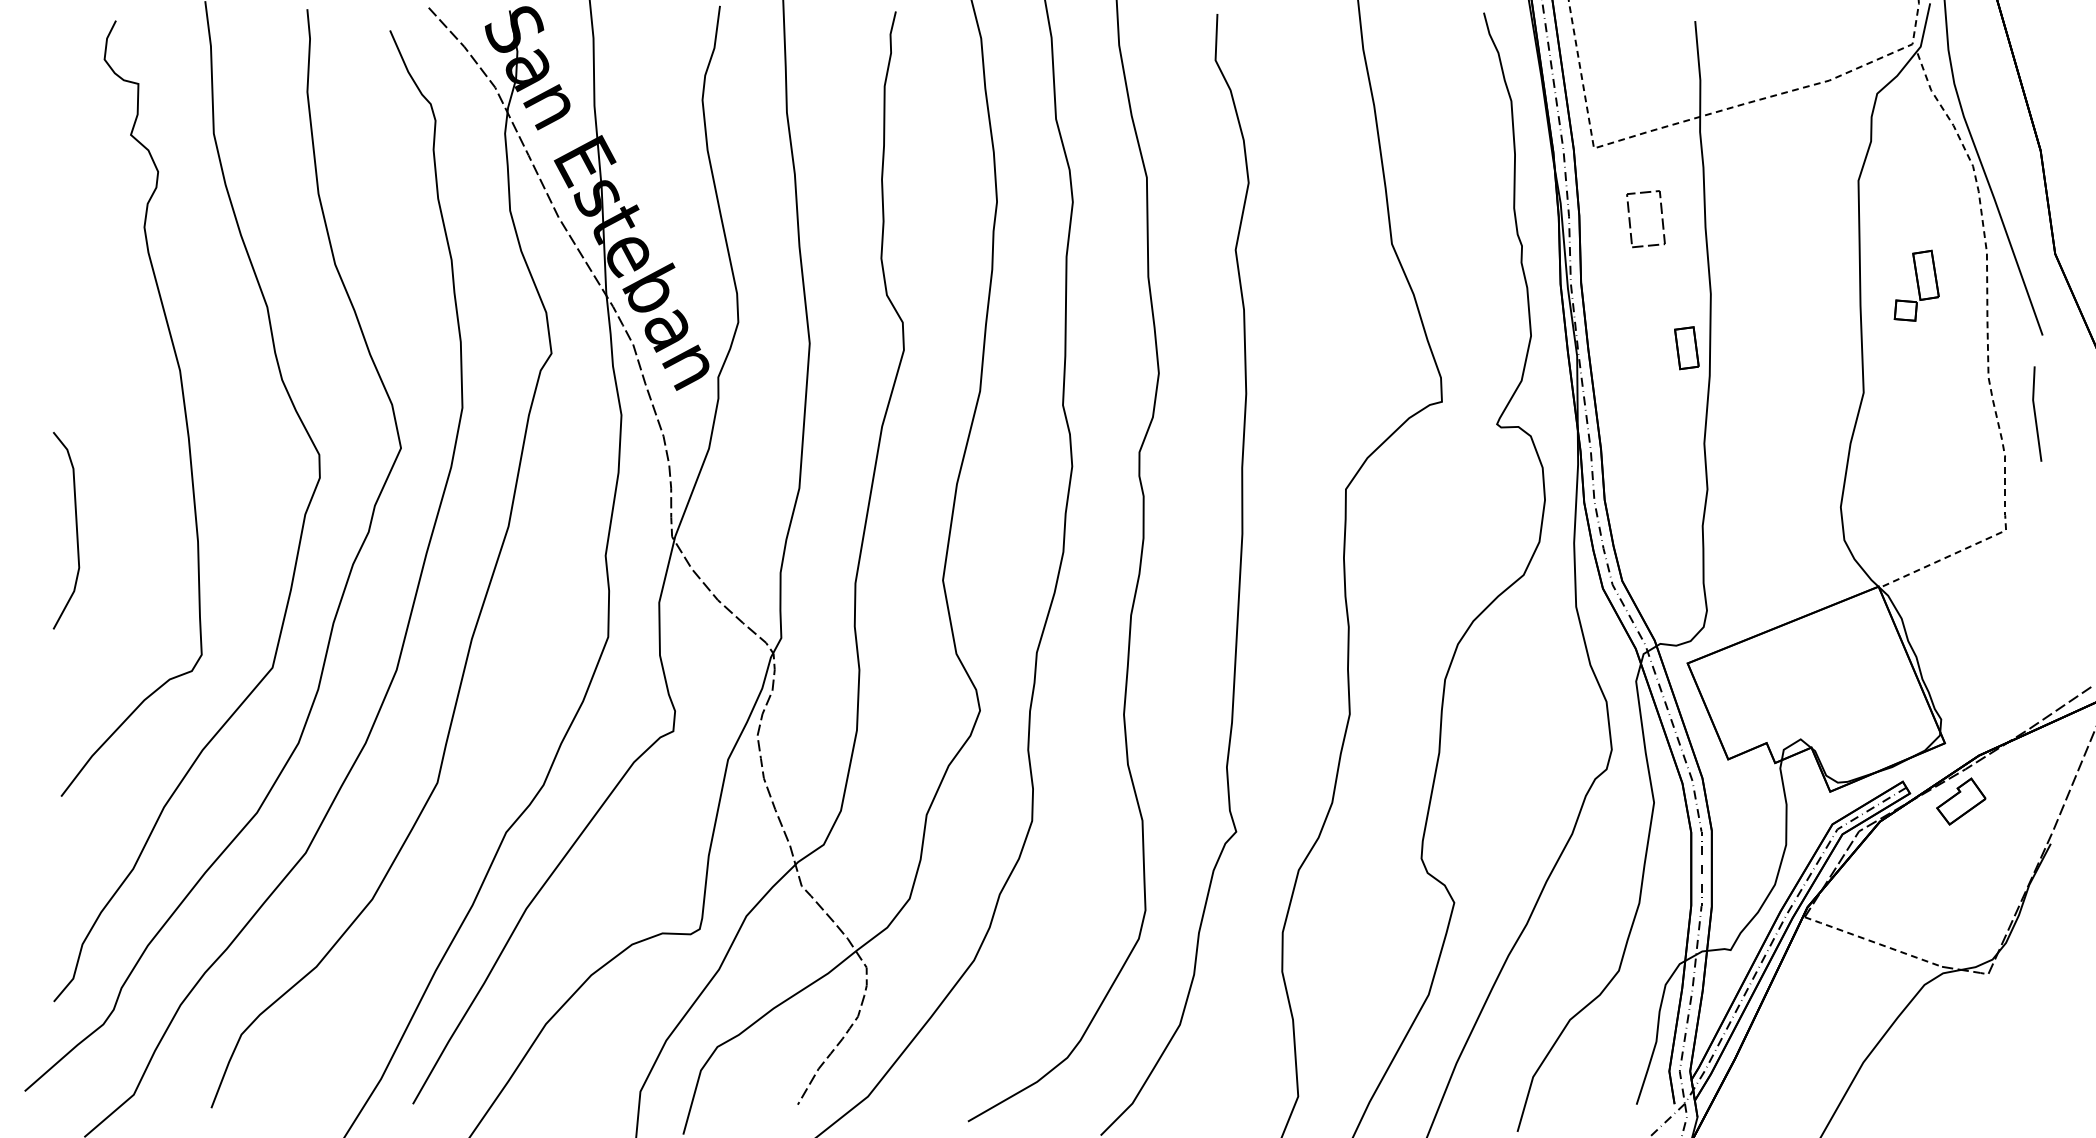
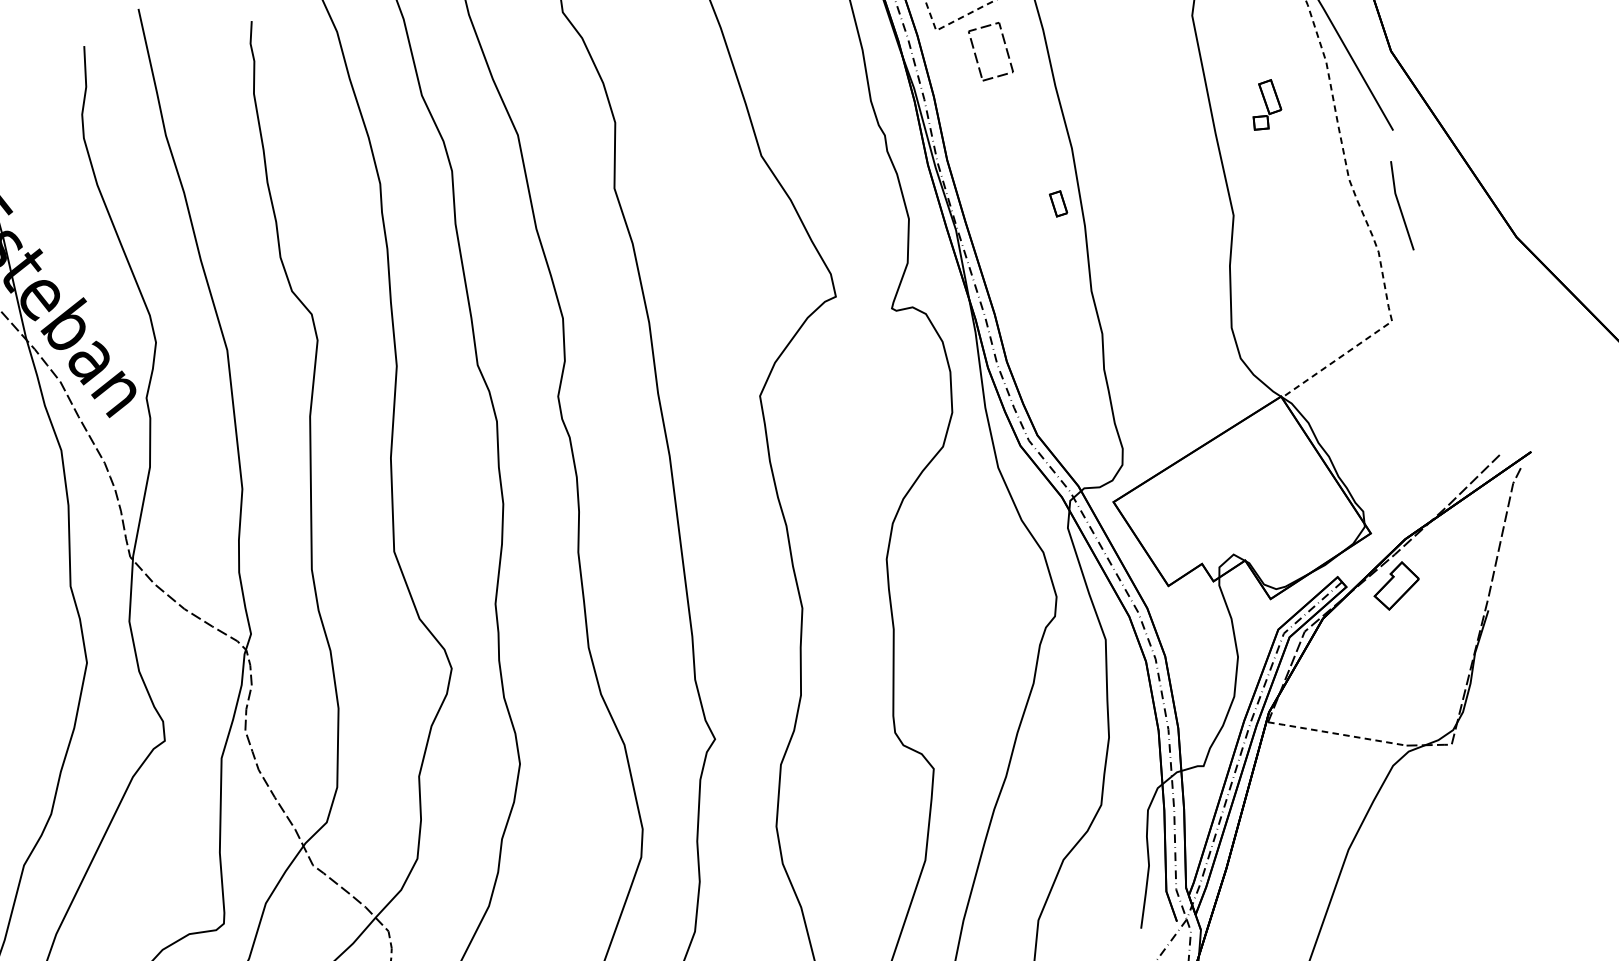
part: (1630, 219) -> (976, 54), moved
part: (1916, 285) -> (1265, 104), size x0.7
part: (1686, 348) -> (1058, 204), size x0.6

